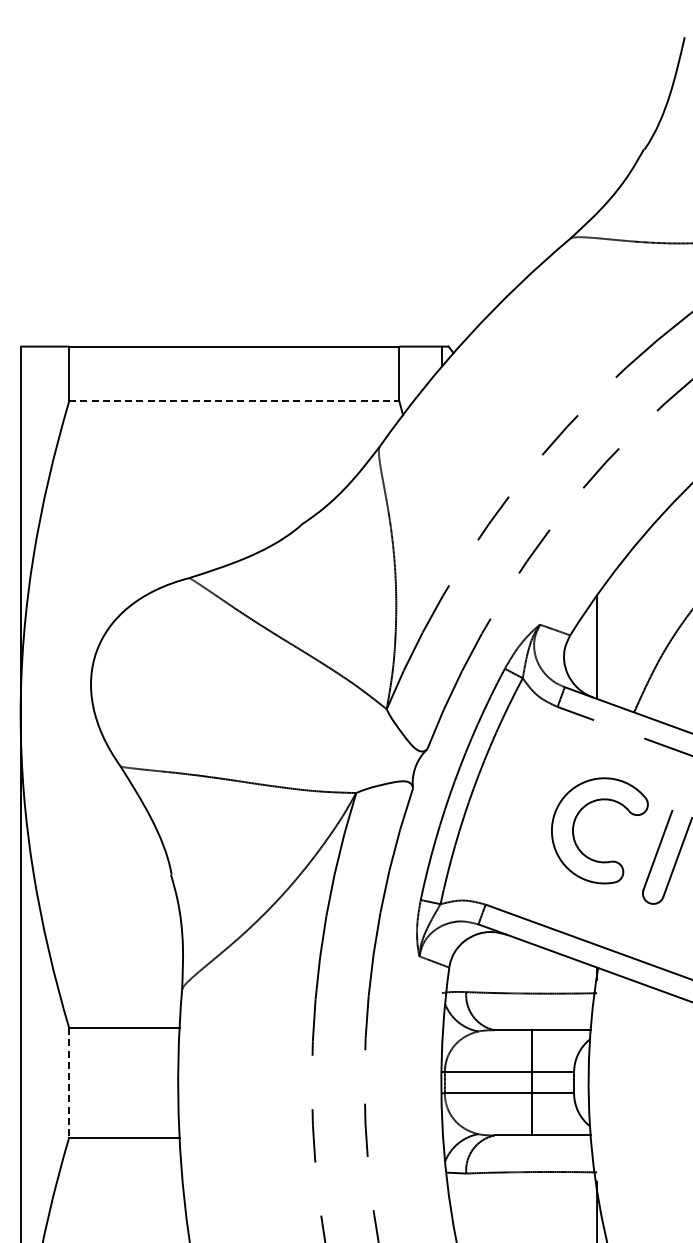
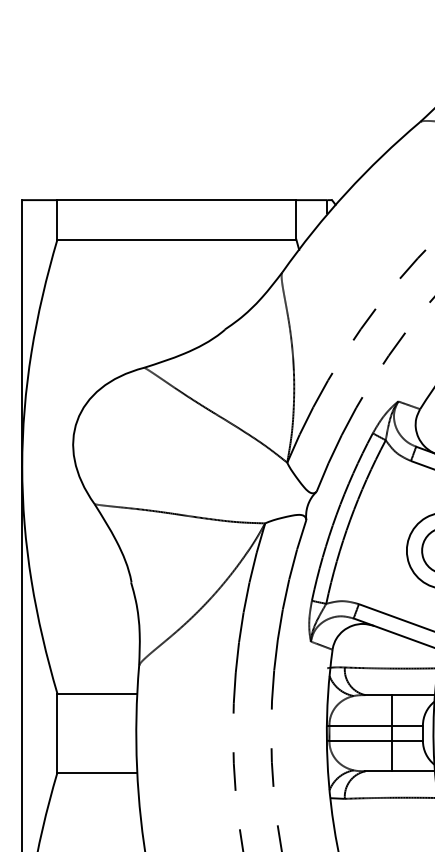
line: (234, 401) -> (177, 239), dashed -> solid
line: (69, 1082) -> (57, 732), dashed -> solid

